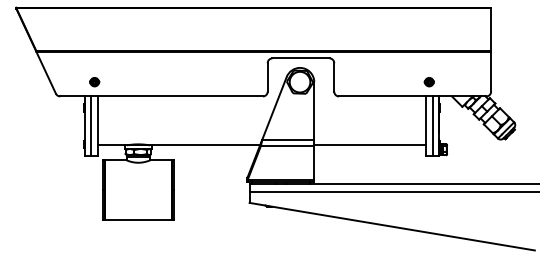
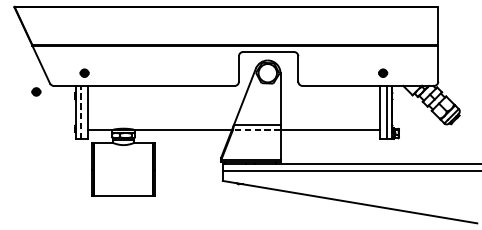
part: (40, 103) -> (36, 92), added
line: (90, 126) -> (80, 112), solid -> dashed
line: (287, 145) -> (256, 129), solid -> dashed

